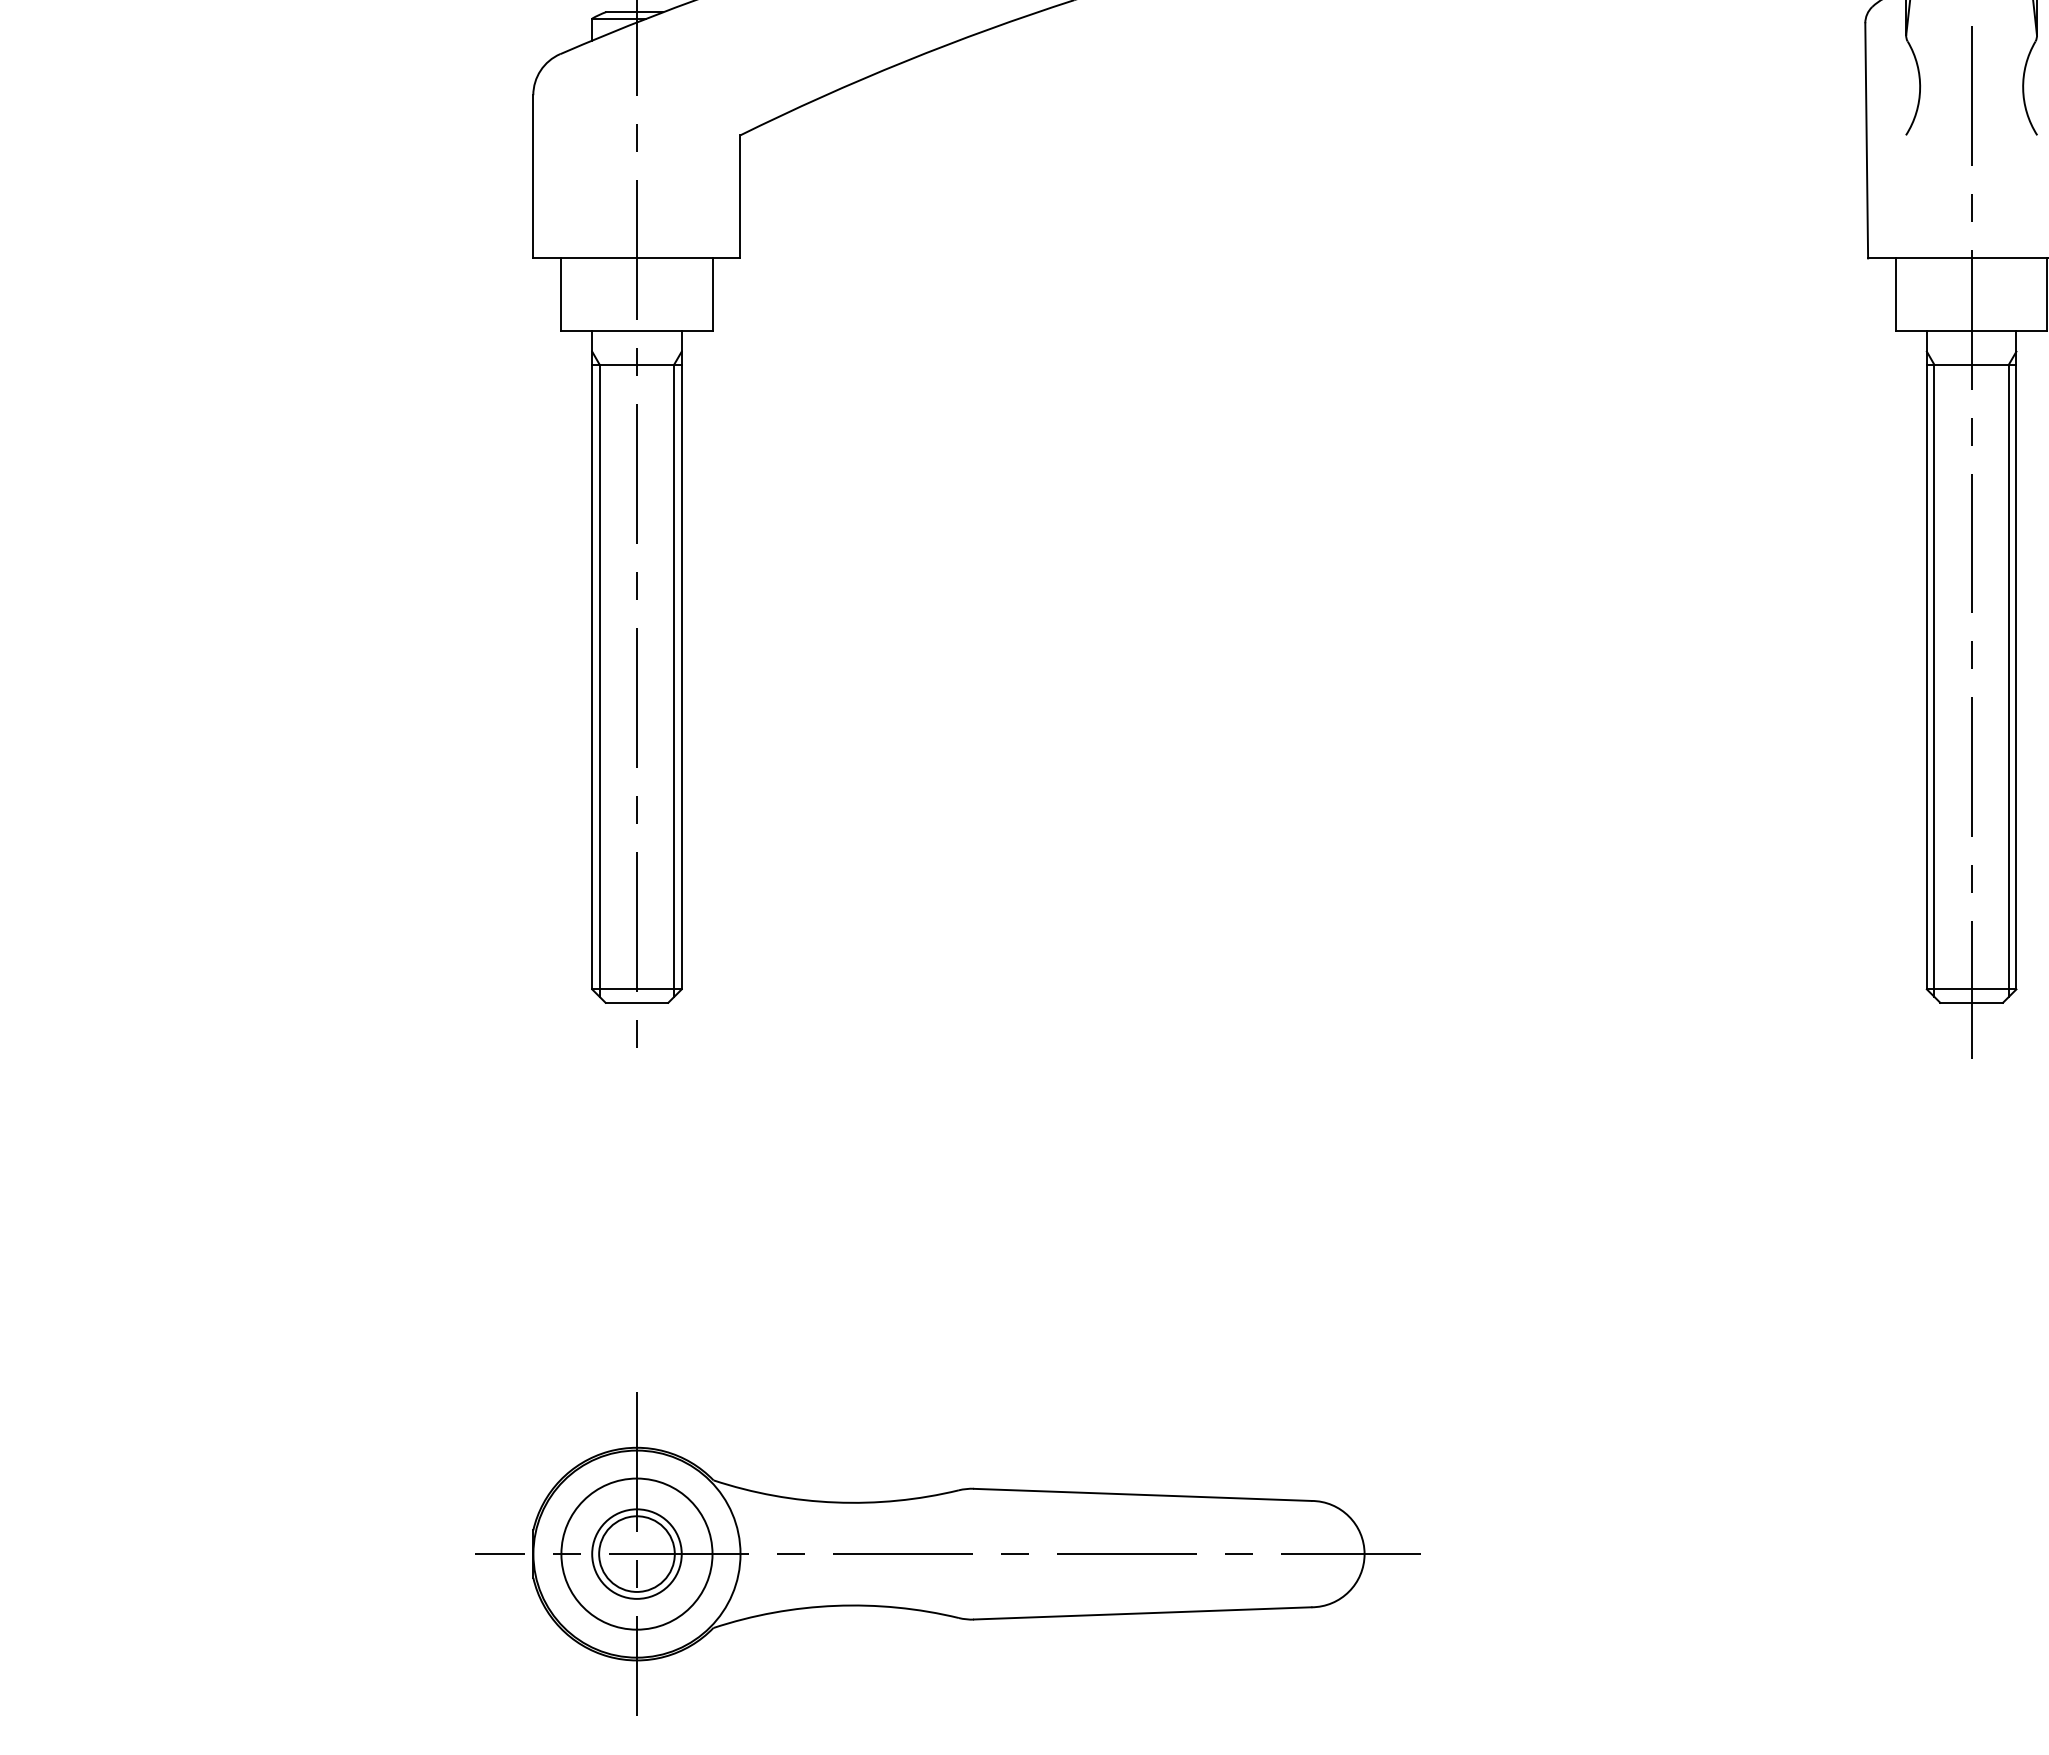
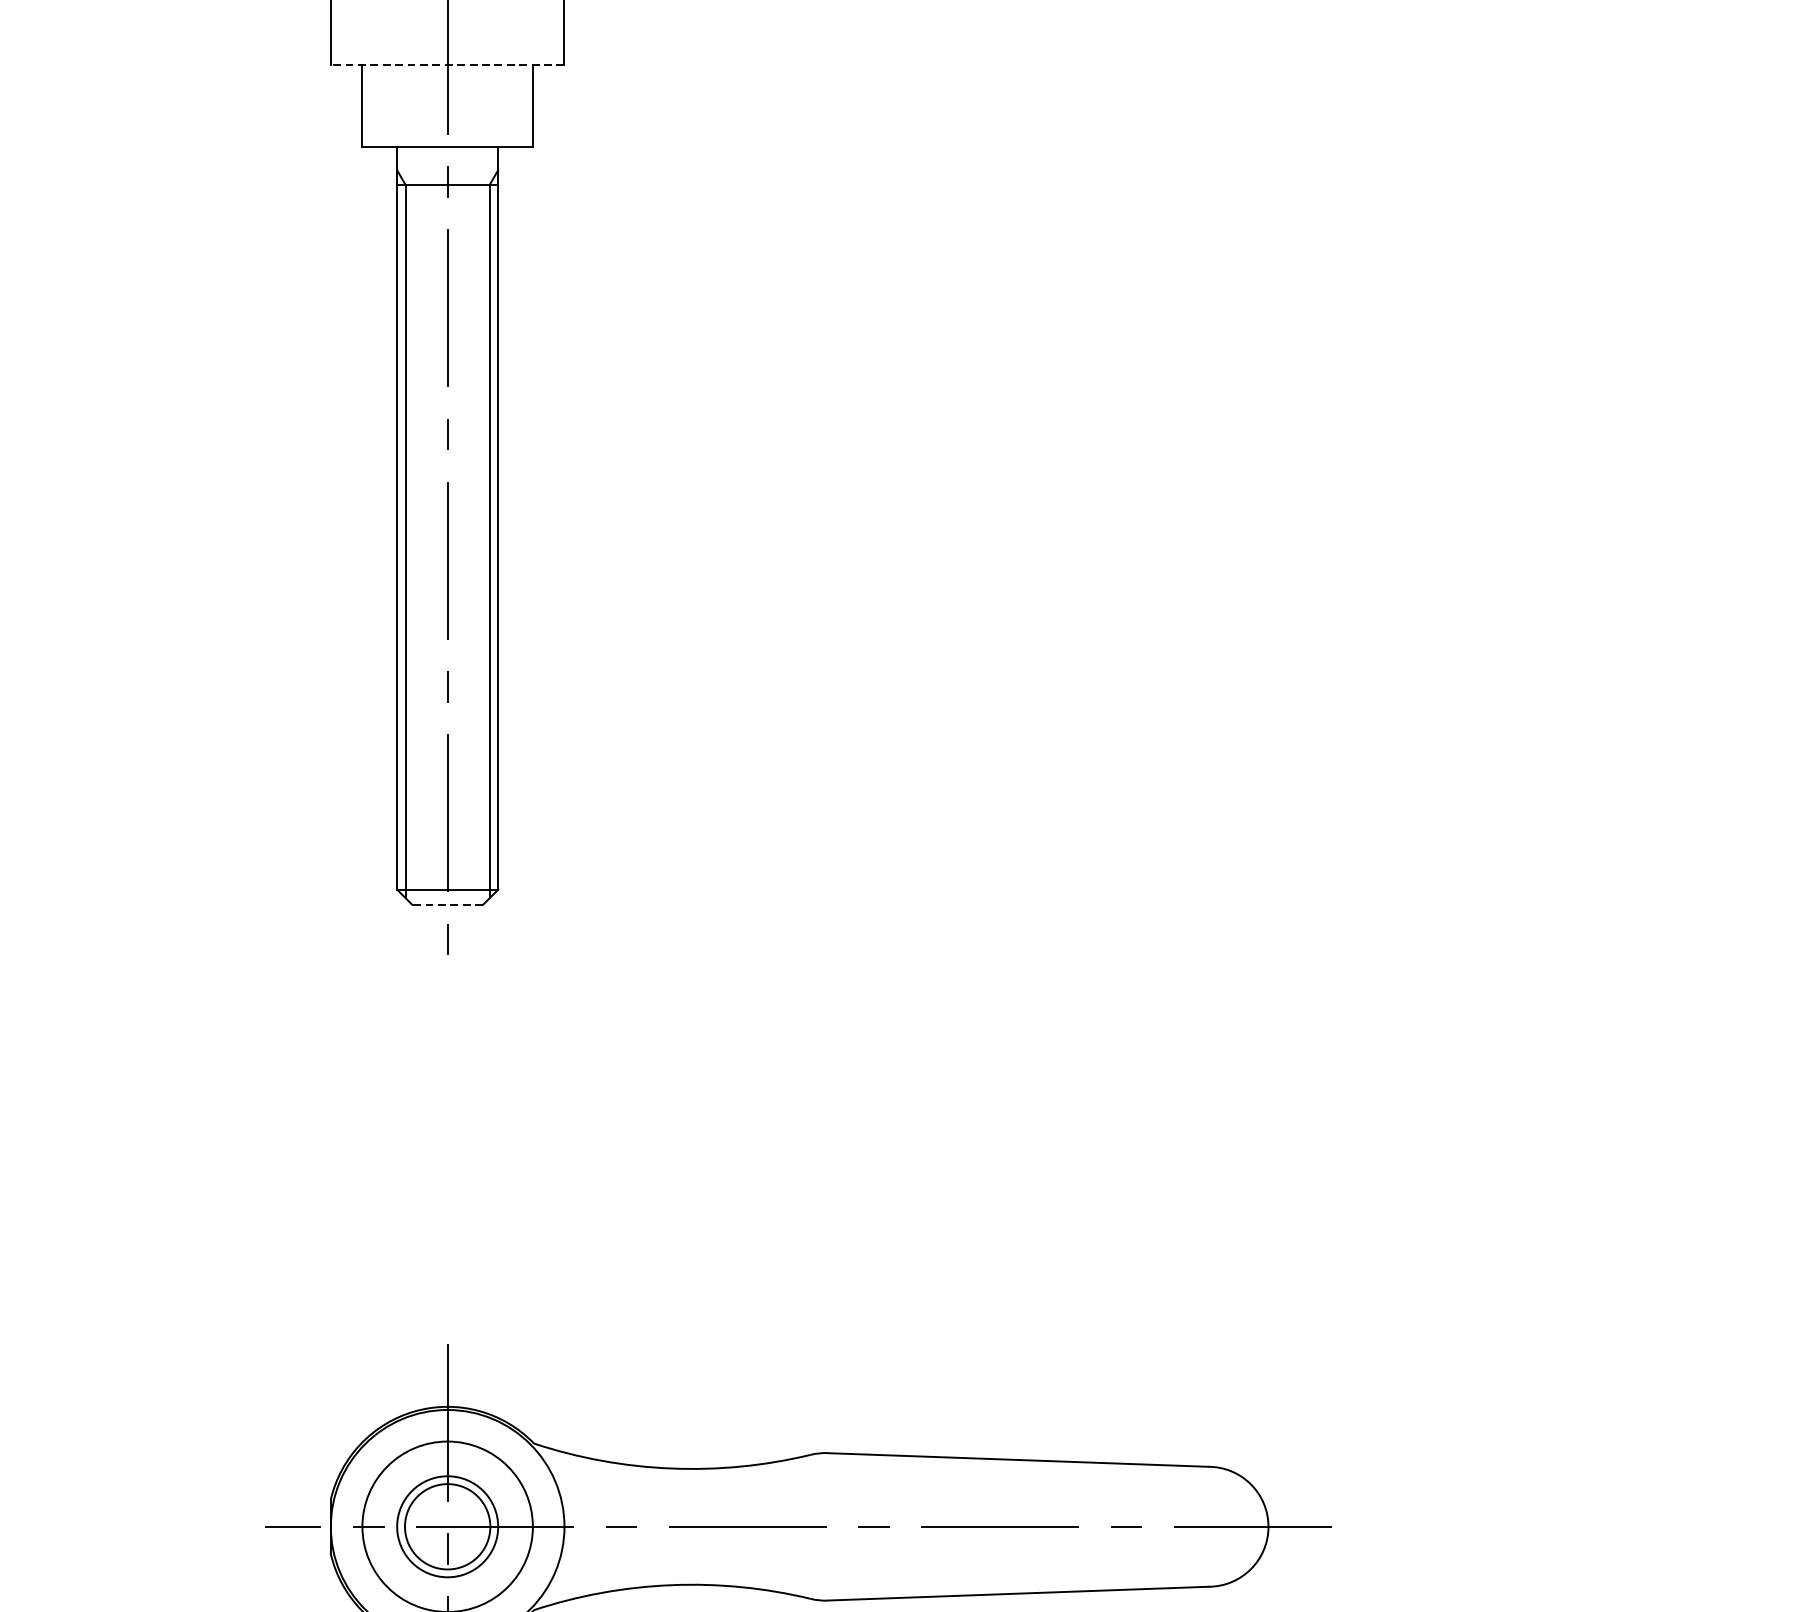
line: (636, 258) -> (447, 65), solid -> dashed
line: (636, 1002) -> (447, 904), solid -> dashed

